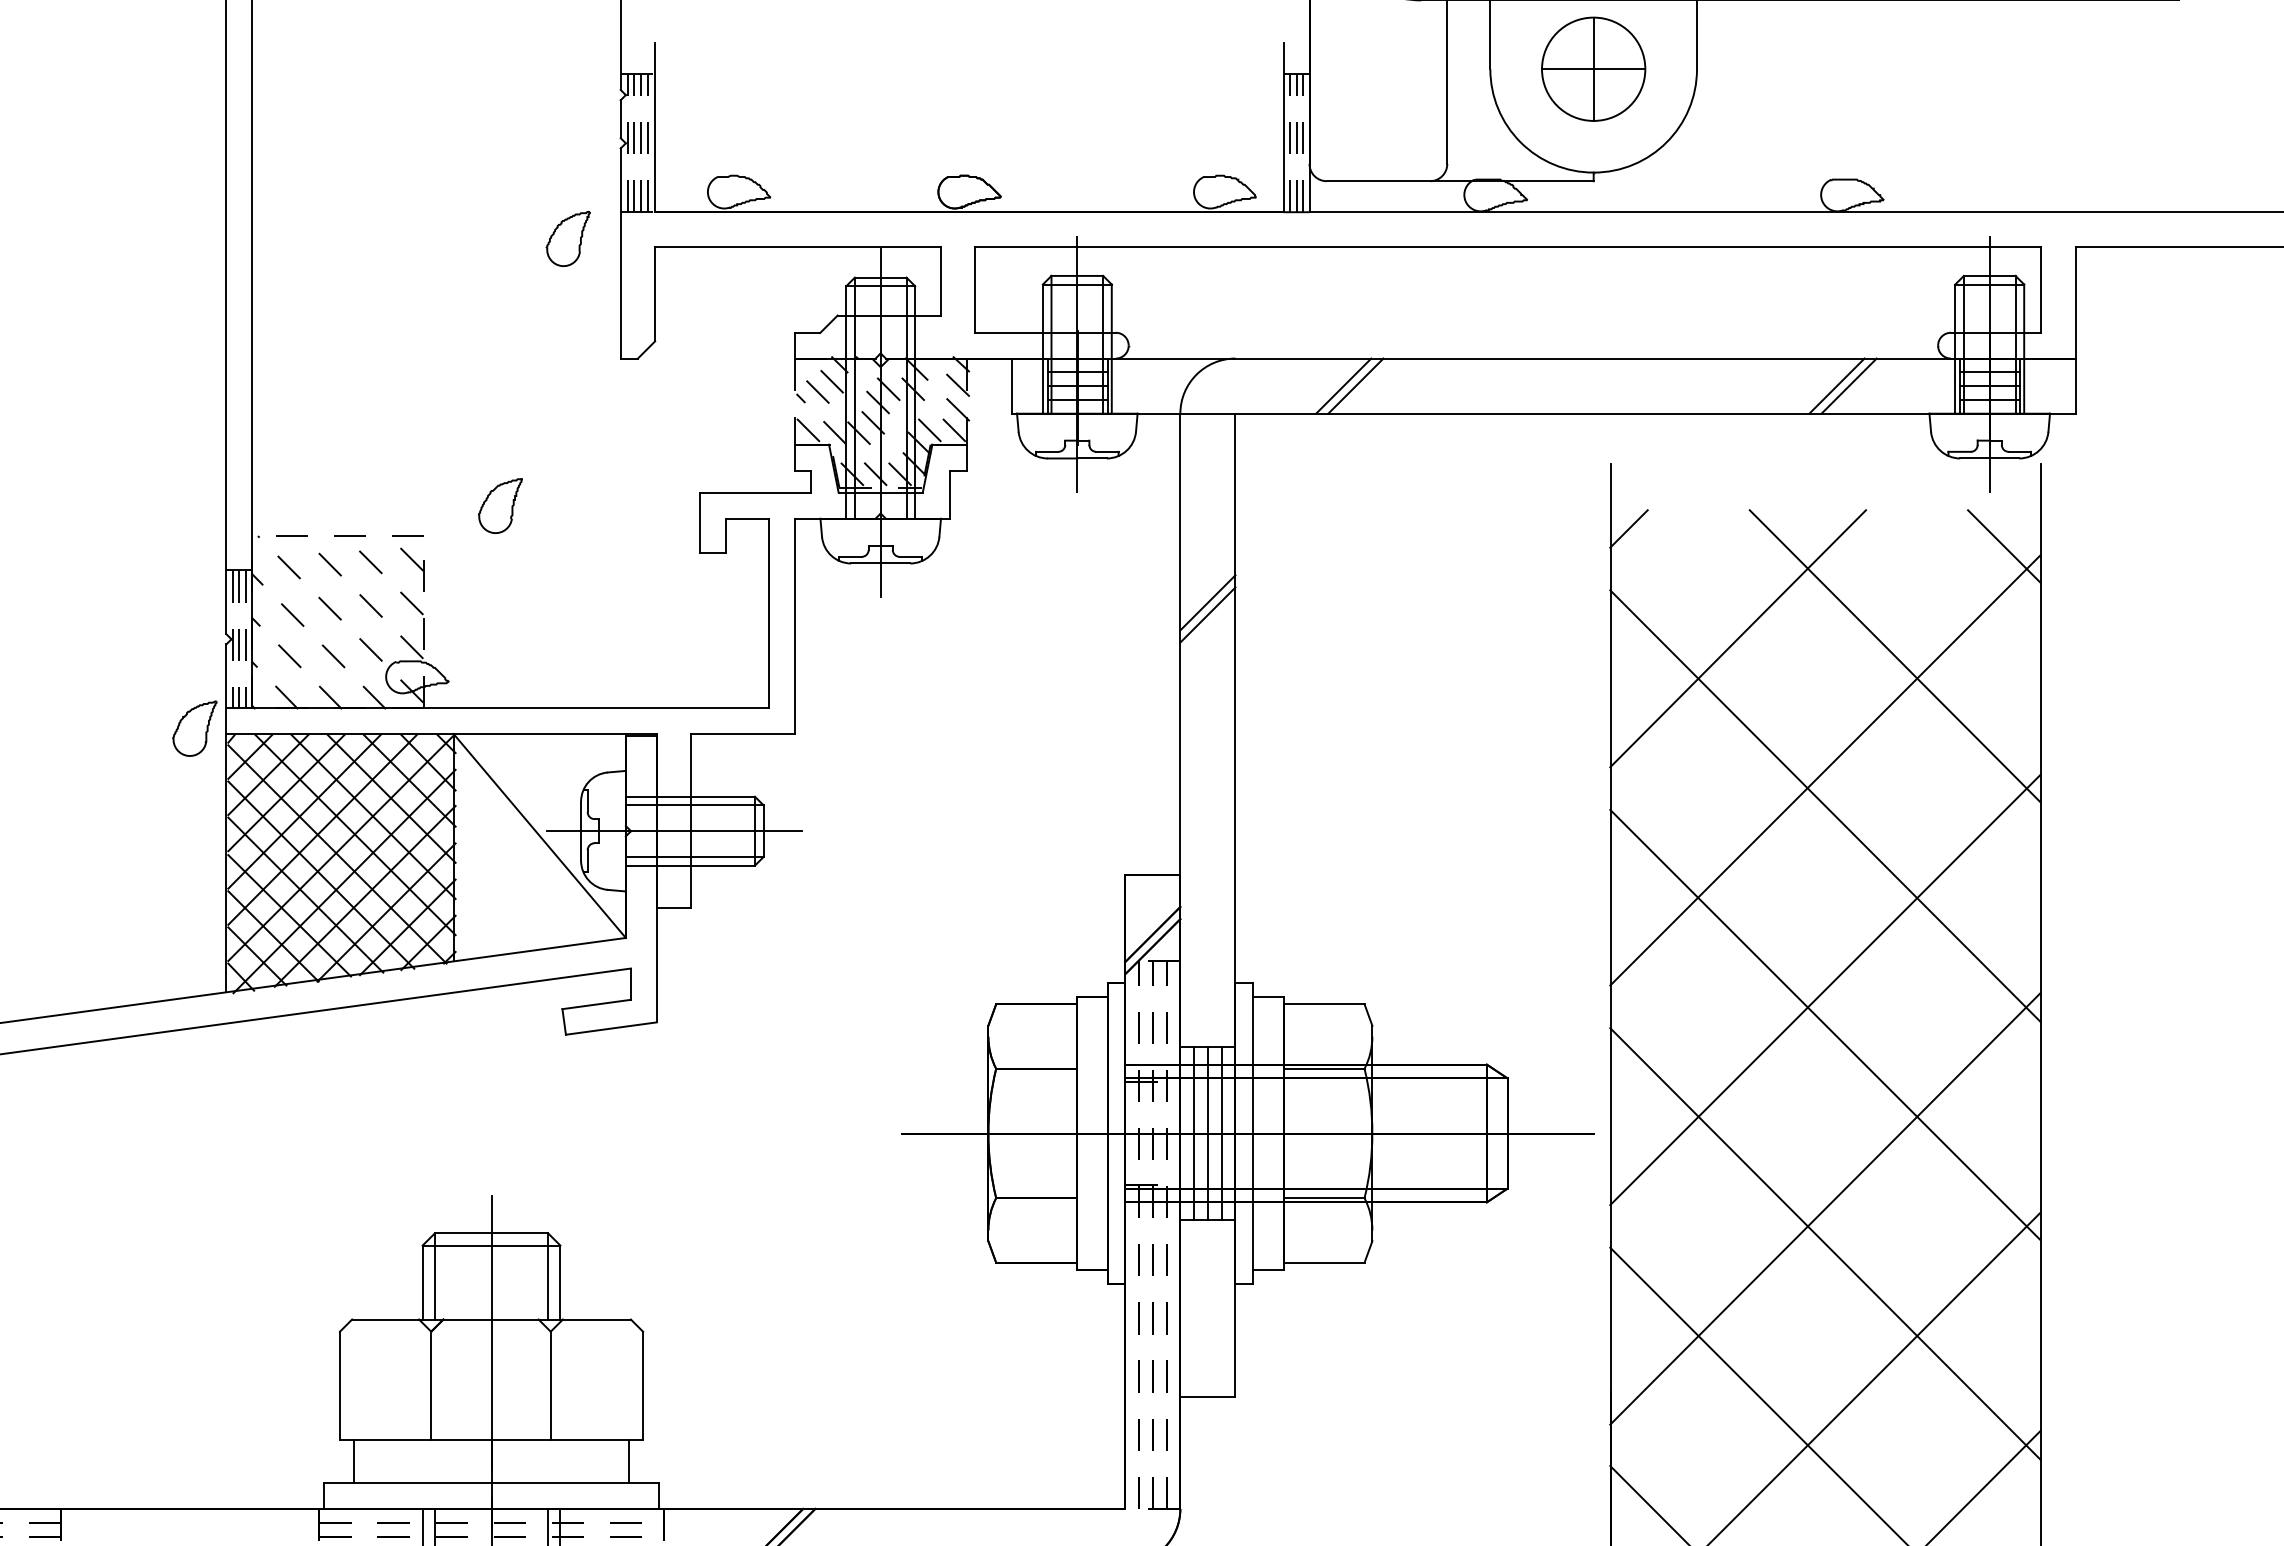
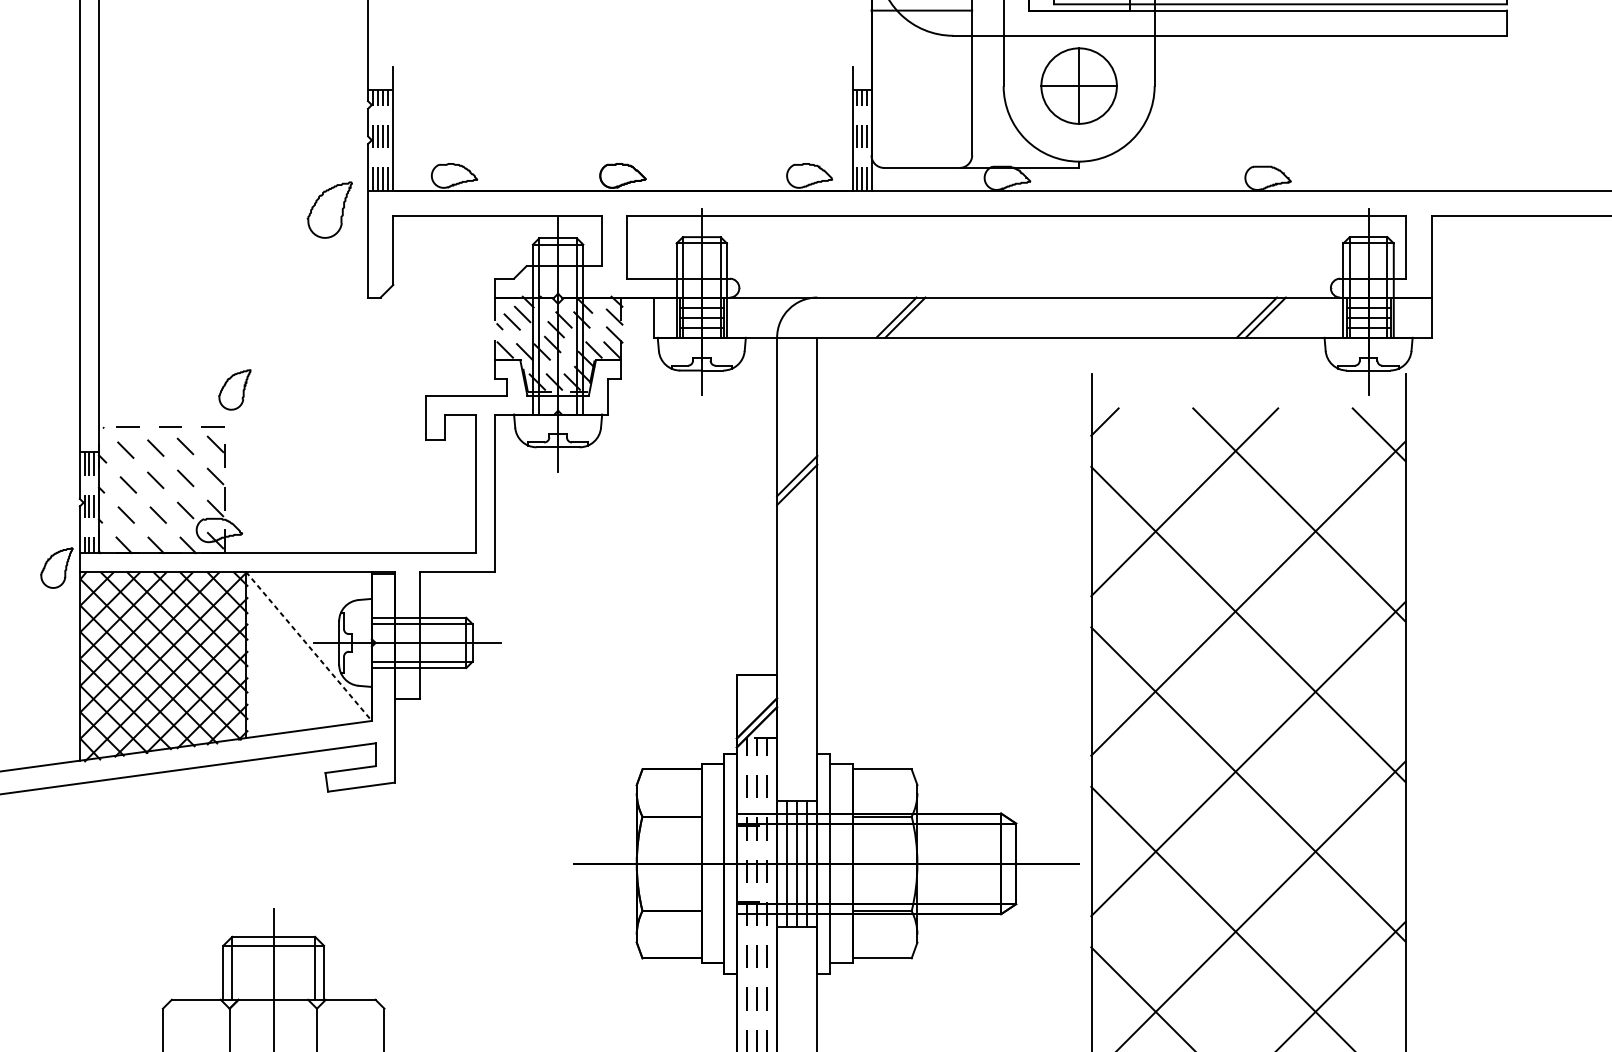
part: (567, 238) -> (329, 209), size x1.4
part: (500, 505) -> (234, 389), moved
line: (540, 836) -> (309, 646), solid -> dashed

